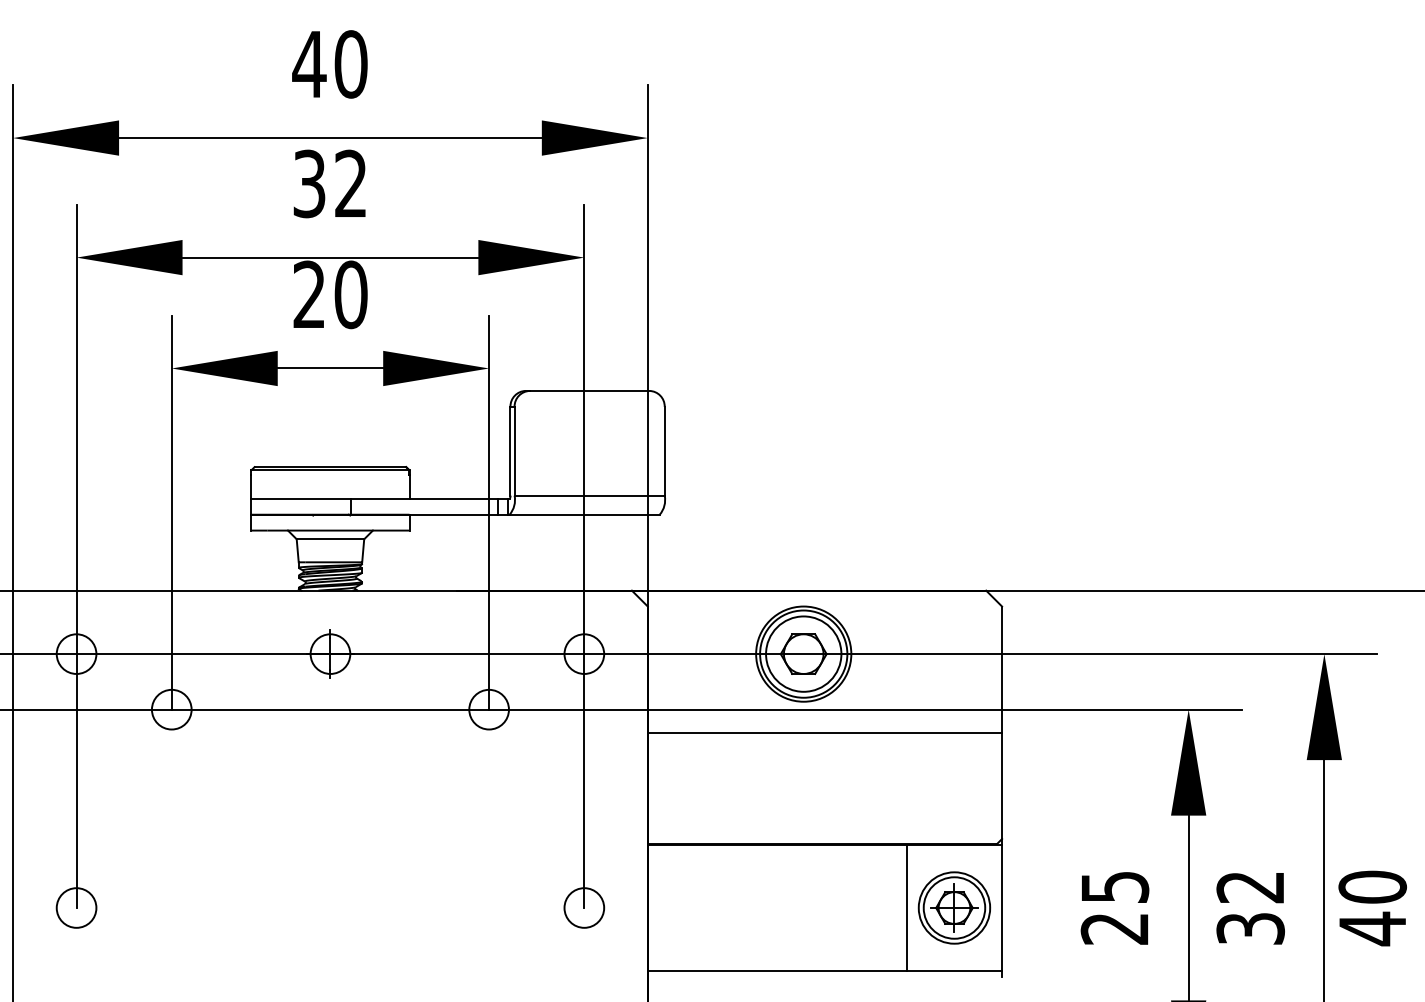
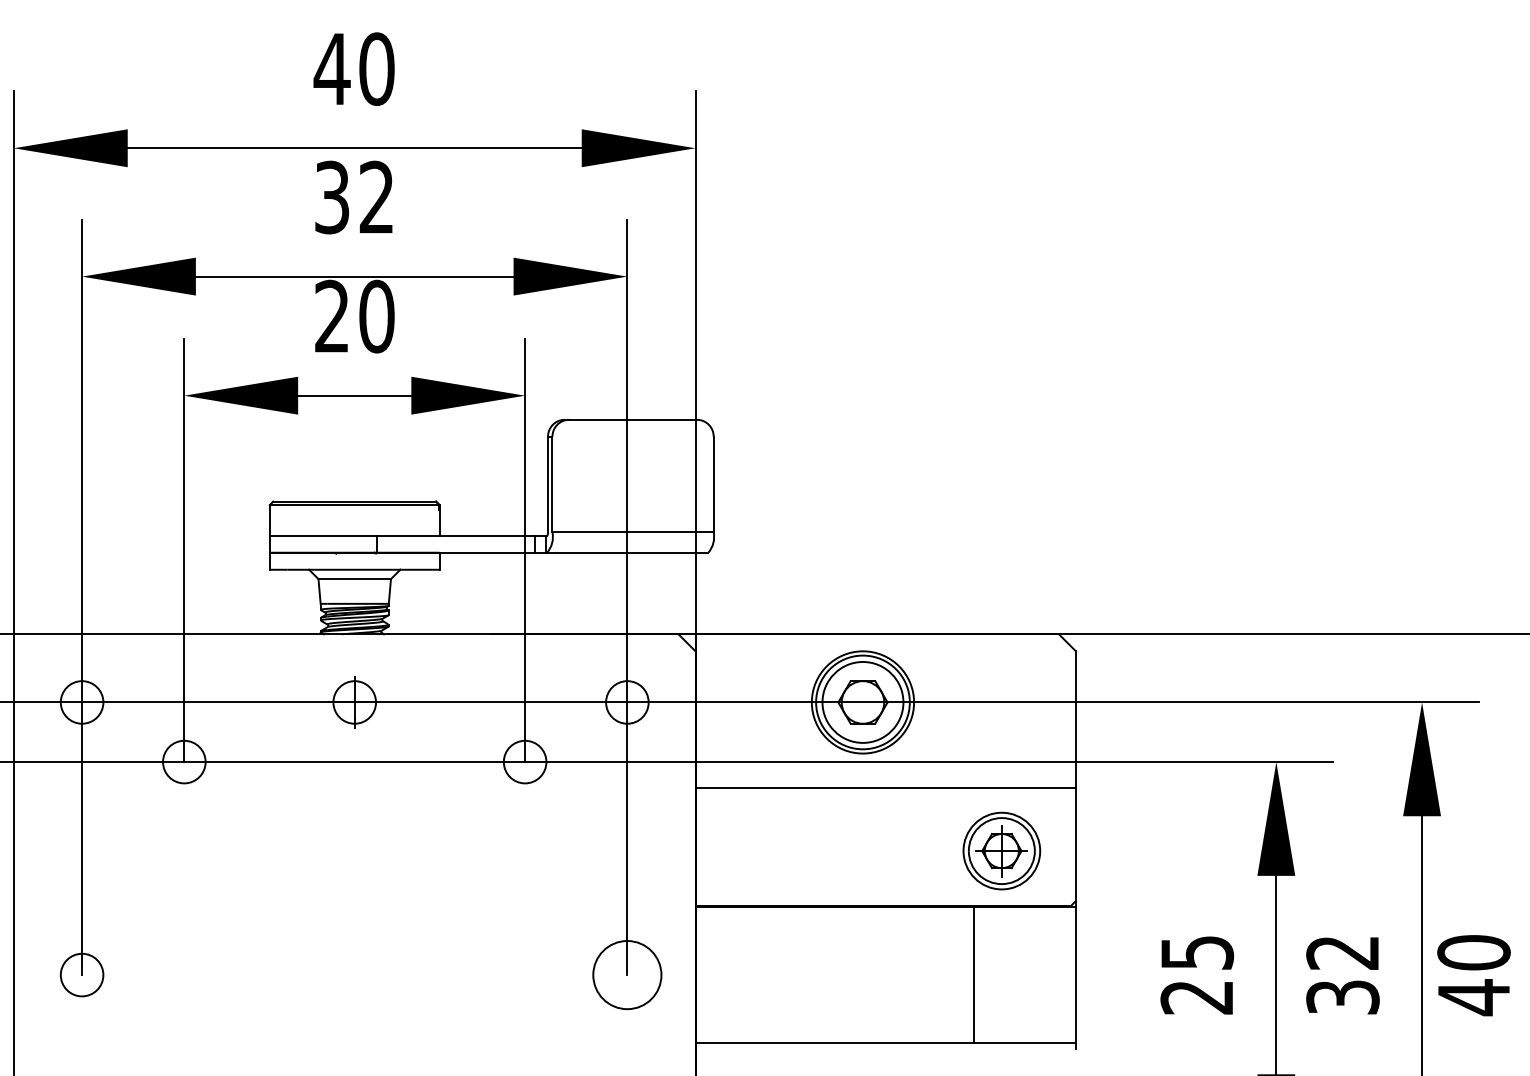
circle: (584, 907) -> (627, 974), size x1.6
part: (954, 907) -> (1001, 850), moved

